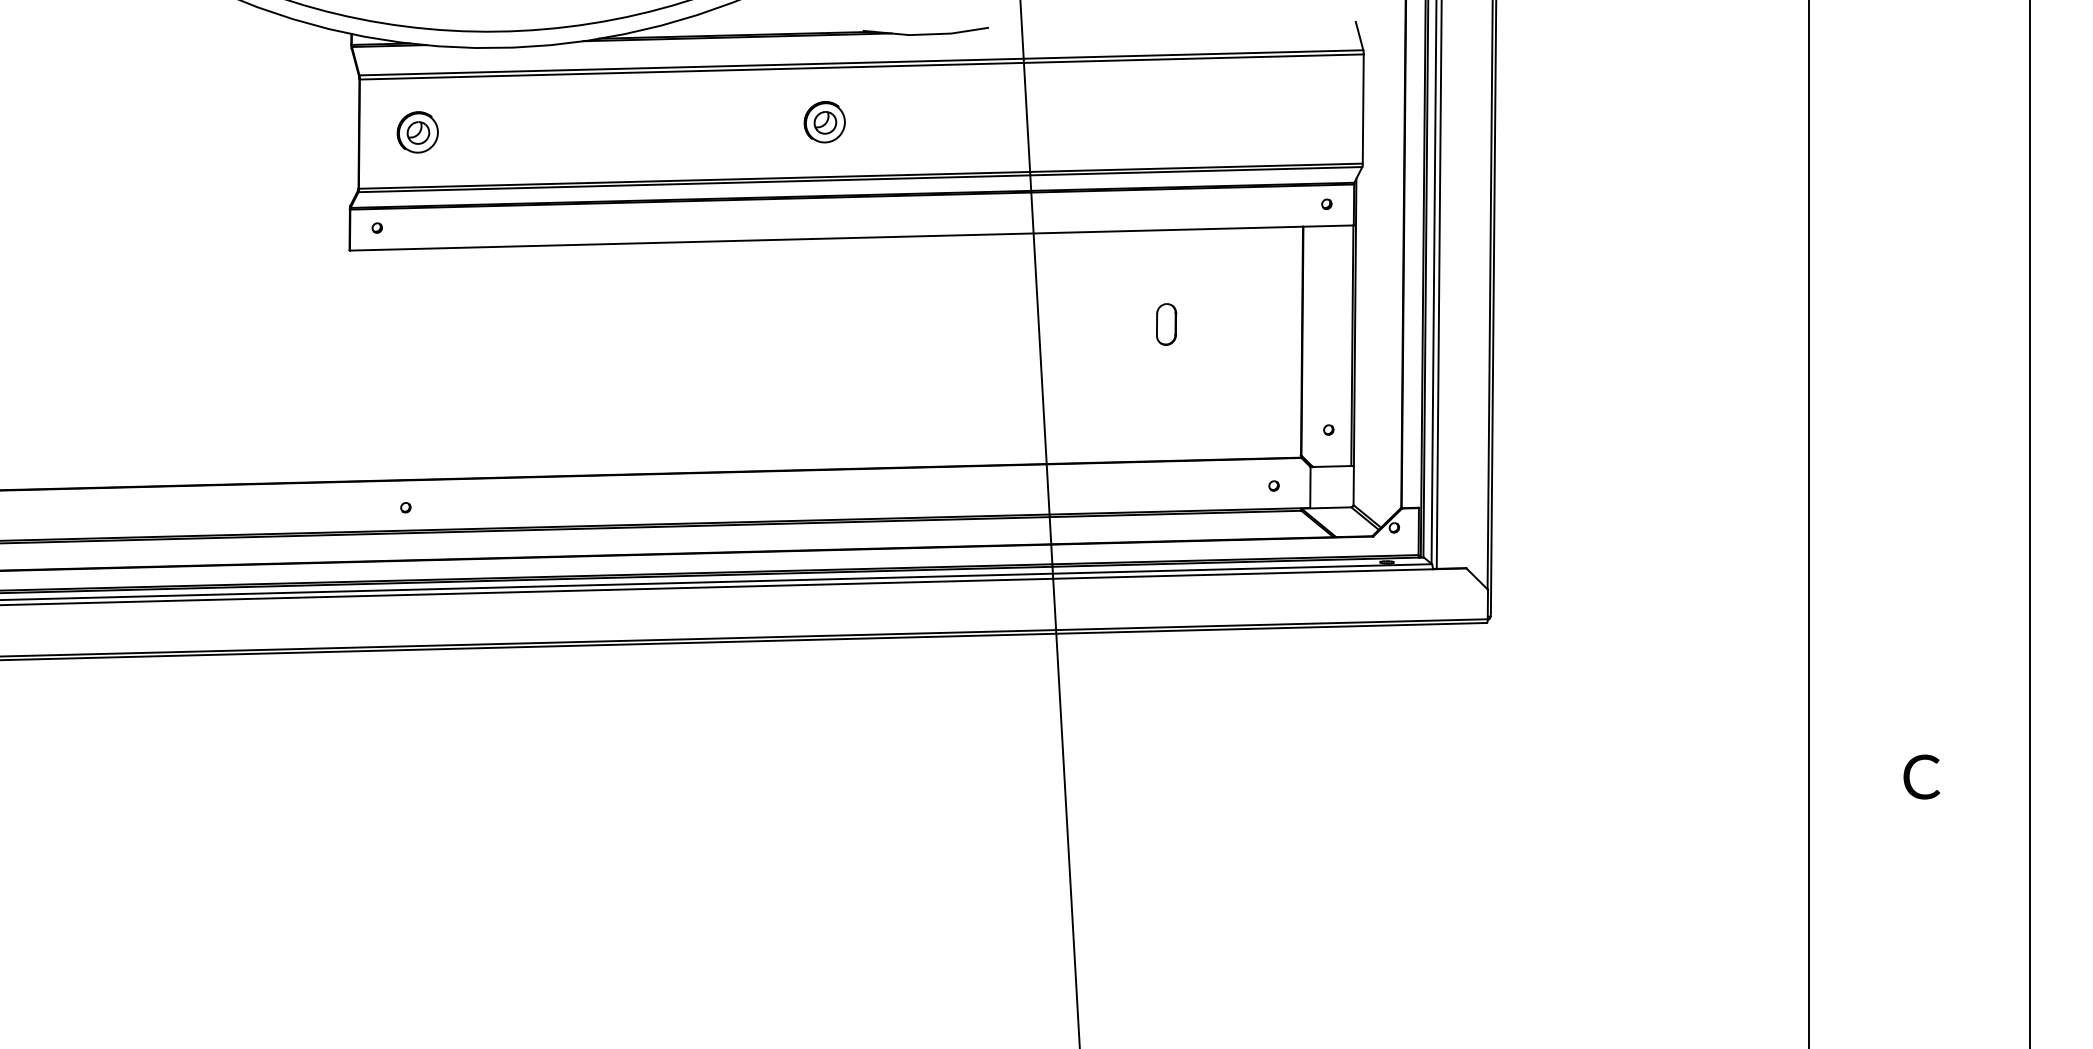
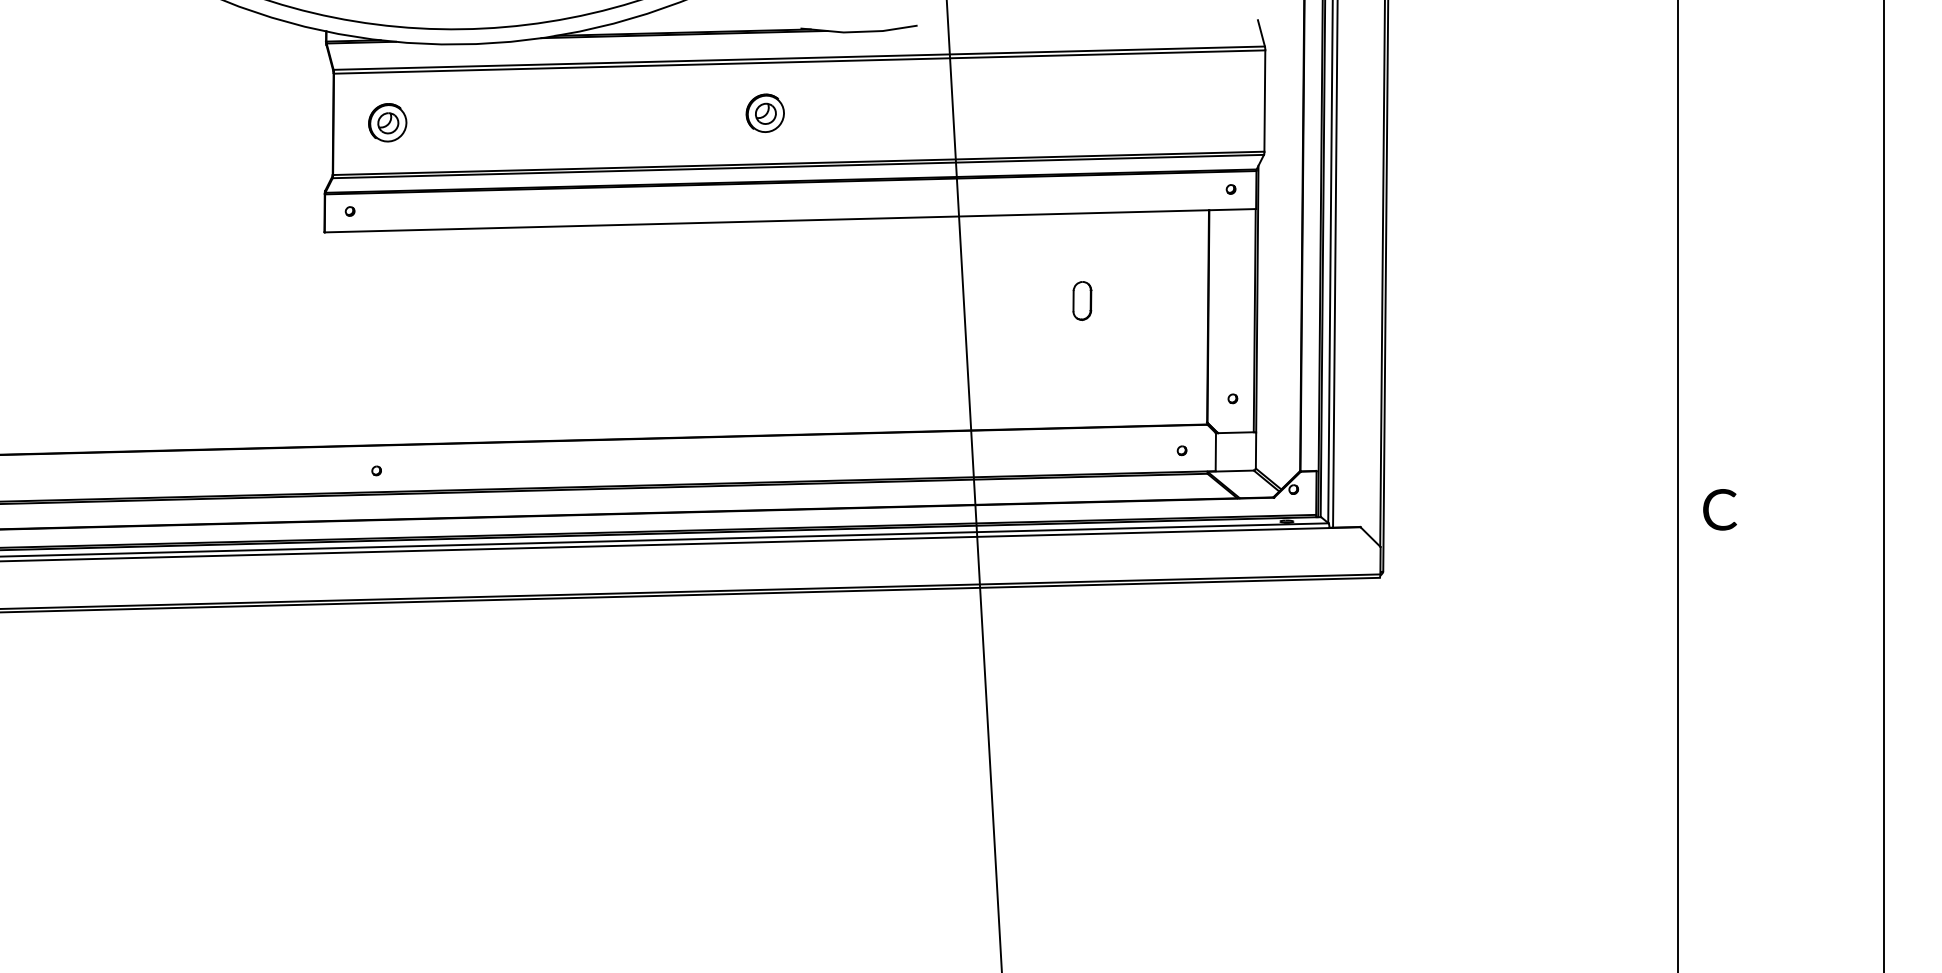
text: (1921, 776) -> (1719, 509), moved

